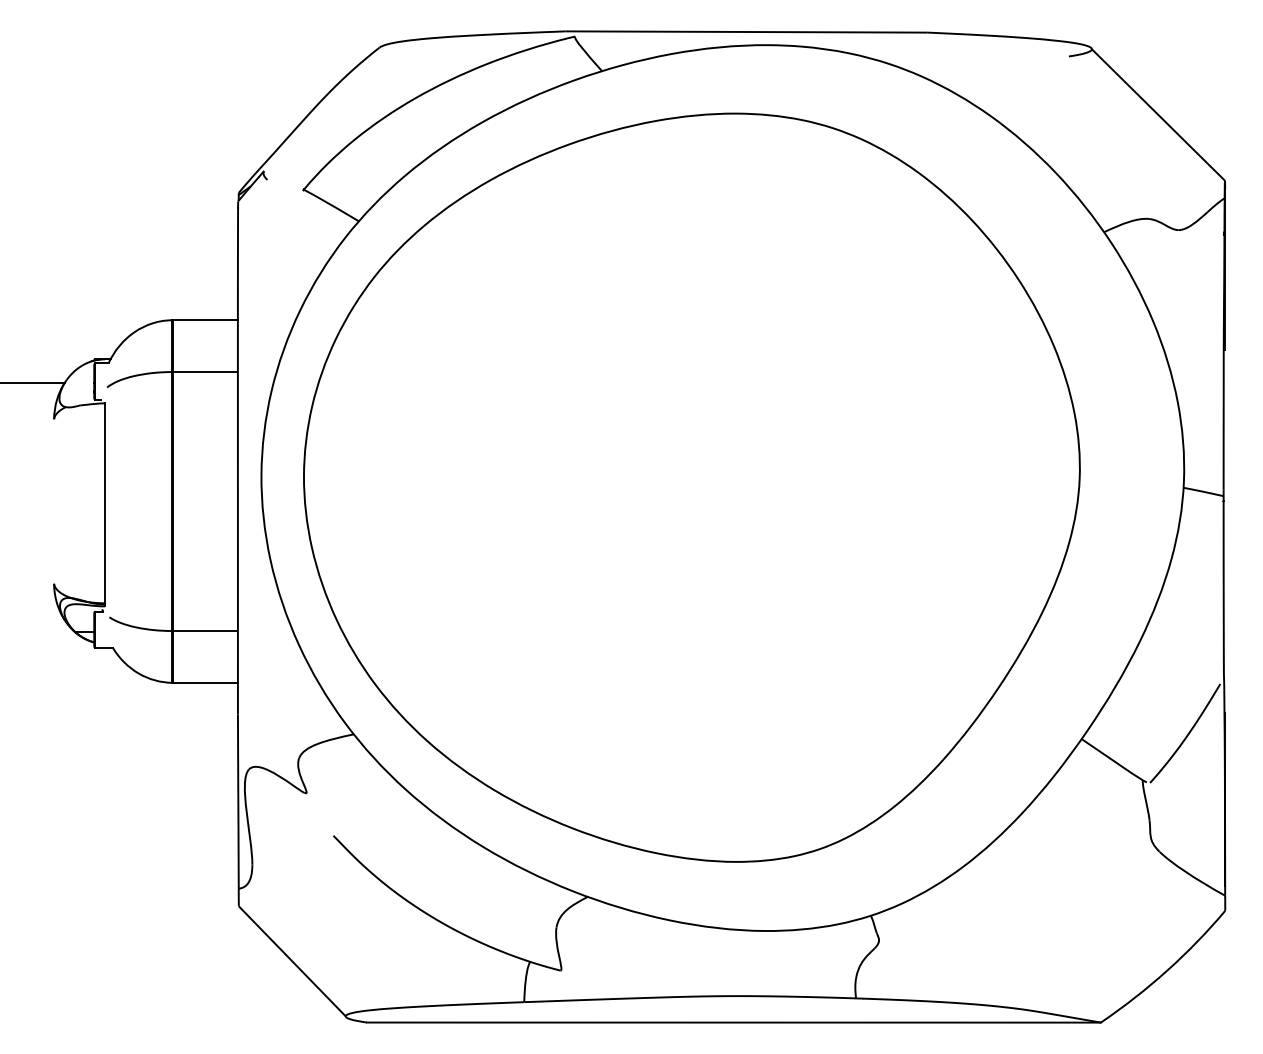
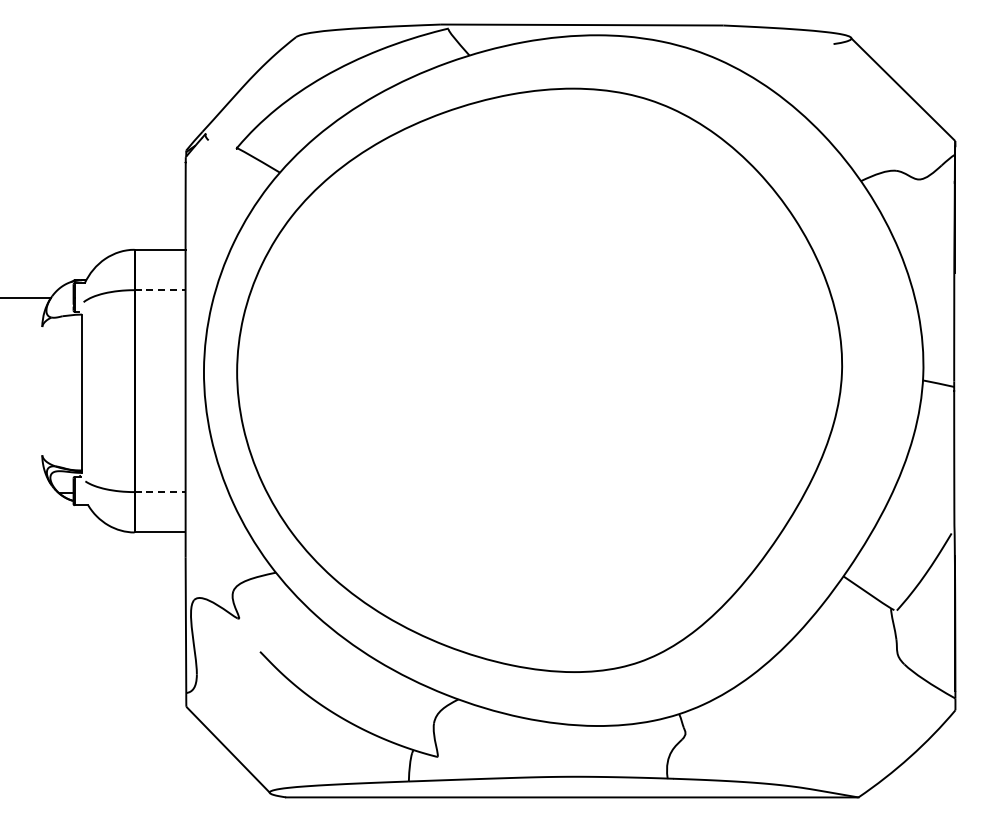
line: (205, 372) -> (160, 290), solid -> dashed
line: (205, 631) -> (160, 492), solid -> dashed

